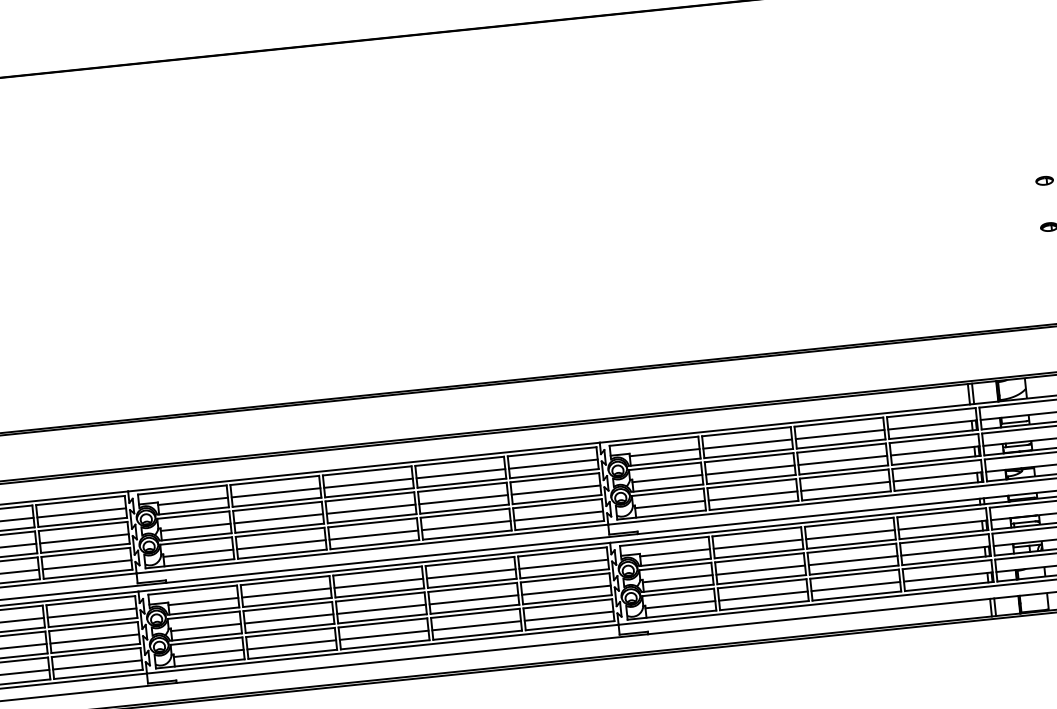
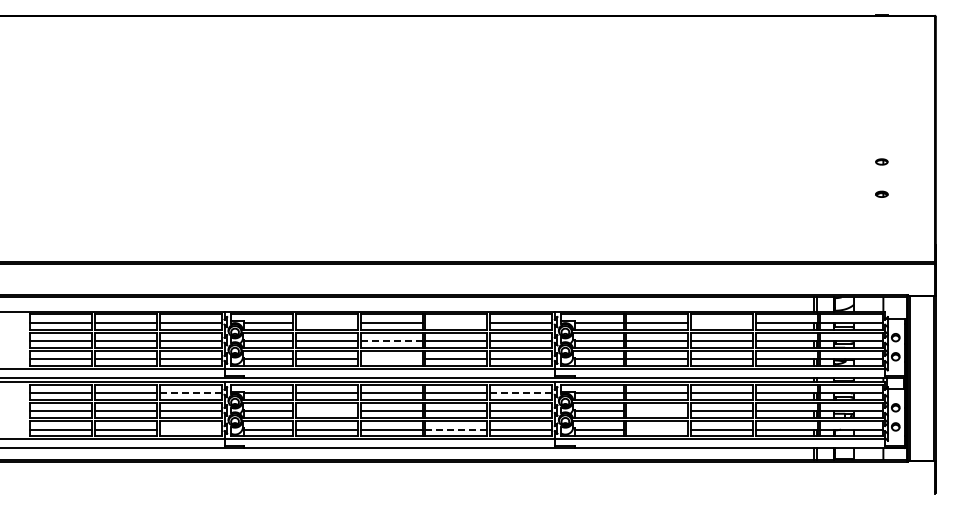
line: (839, 435) -> (721, 323), removed
line: (461, 474) -> (456, 323), removed
line: (275, 493) -> (326, 323), removed
line: (371, 509) -> (391, 341), solid -> dashed
line: (373, 535) -> (391, 359), removed
line: (562, 564) -> (520, 393), solid -> dashed
line: (761, 570) -> (657, 411), removed
line: (763, 595) -> (657, 429), removed
line: (91, 613) -> (190, 393), solid -> dashed
line: (288, 619) -> (326, 411), removed
line: (475, 625) -> (455, 429), solid -> dashed
line: (97, 664) -> (190, 429), removed

